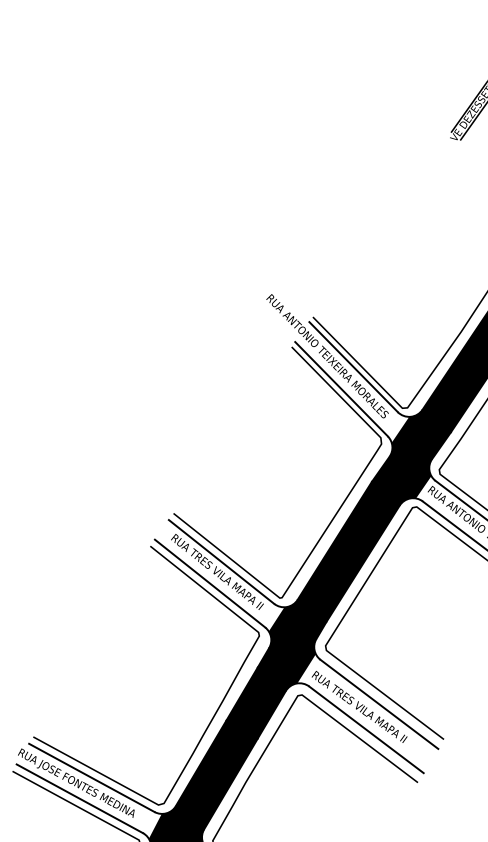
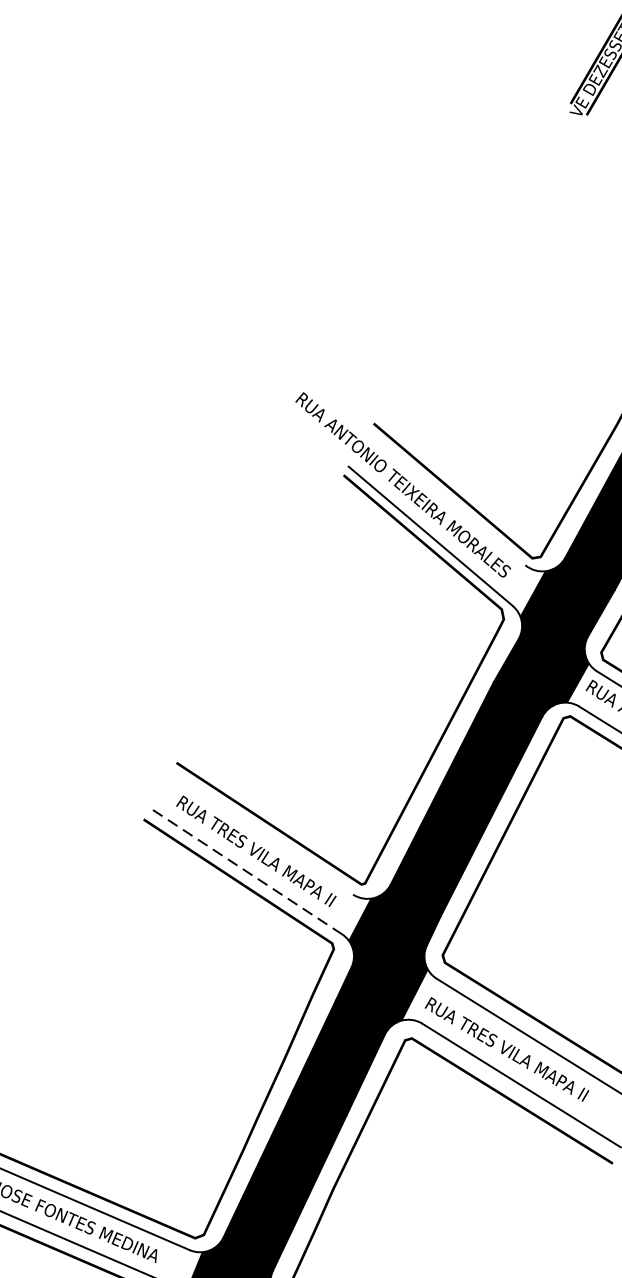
line: (353, 367) -> (446, 499), removed
line: (221, 561) -> (261, 833), removed
line: (210, 583) -> (246, 871), solid -> dashed

